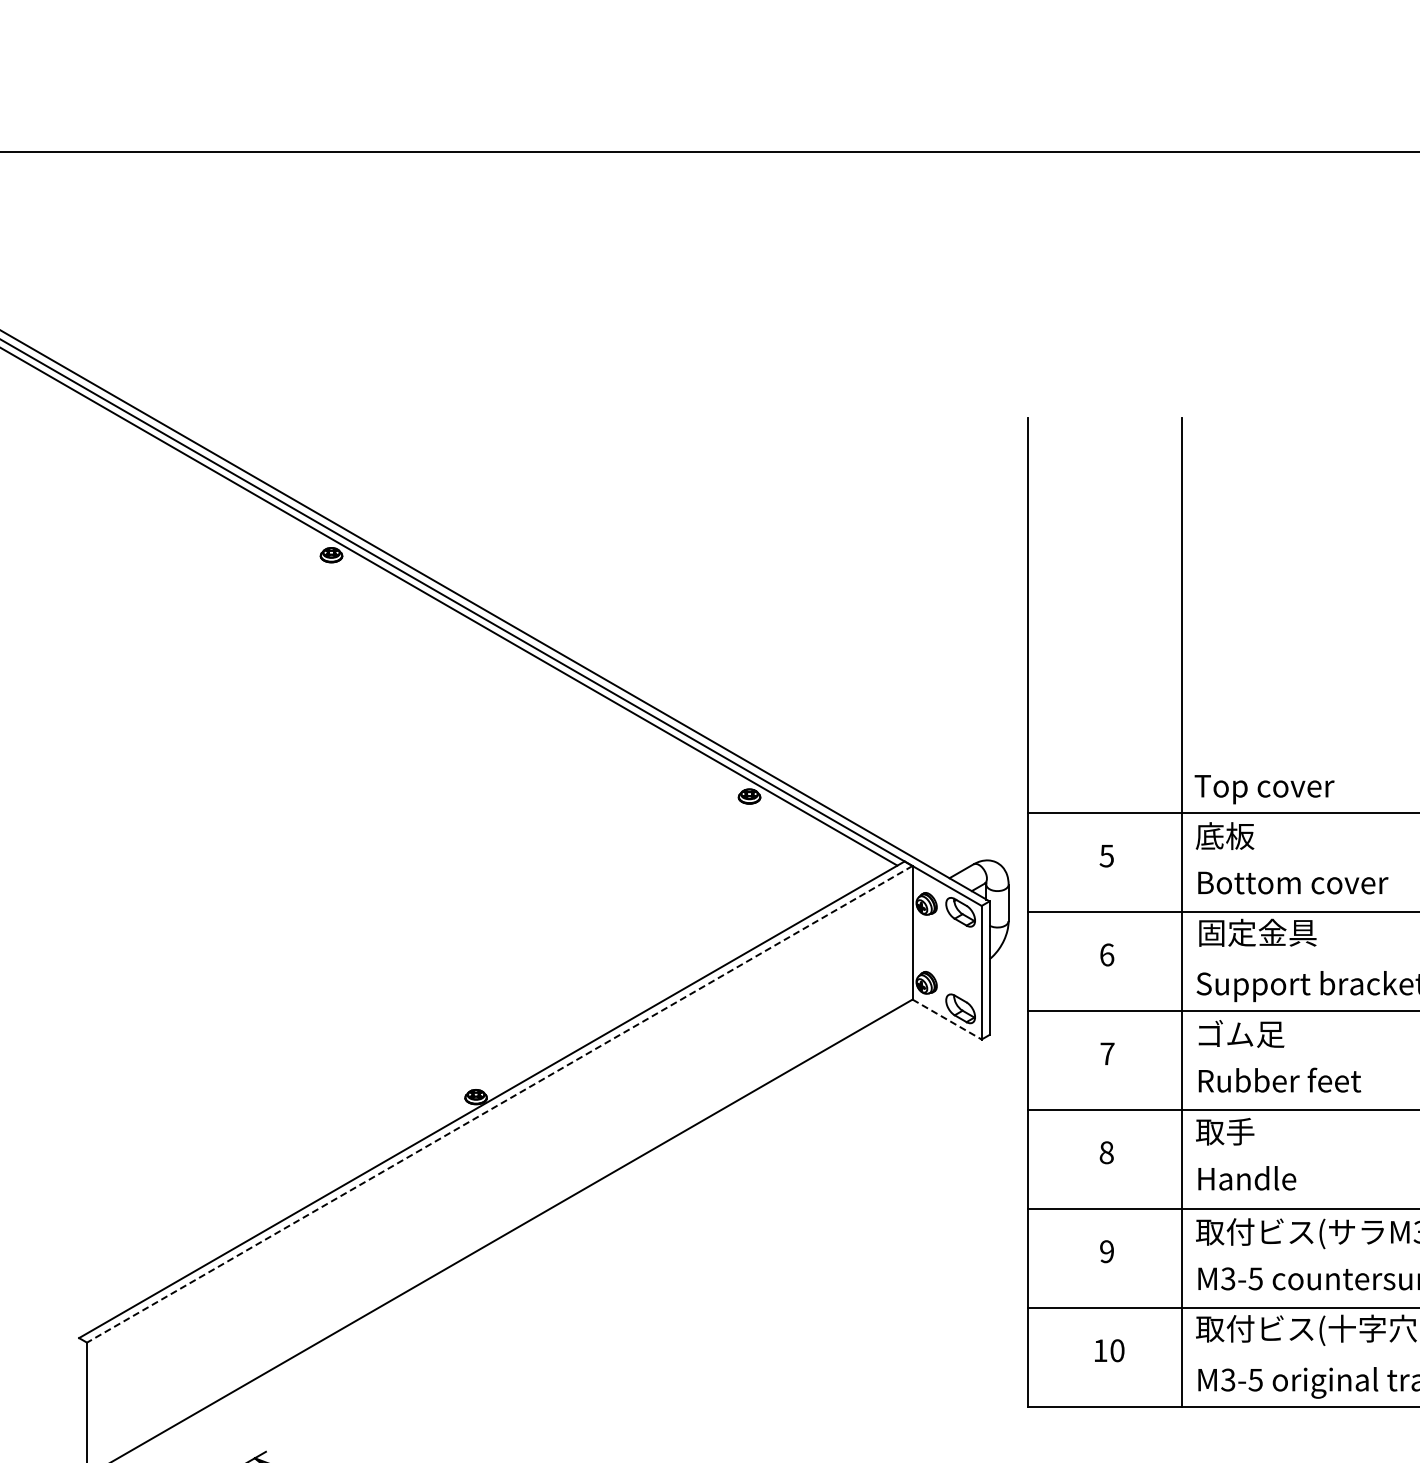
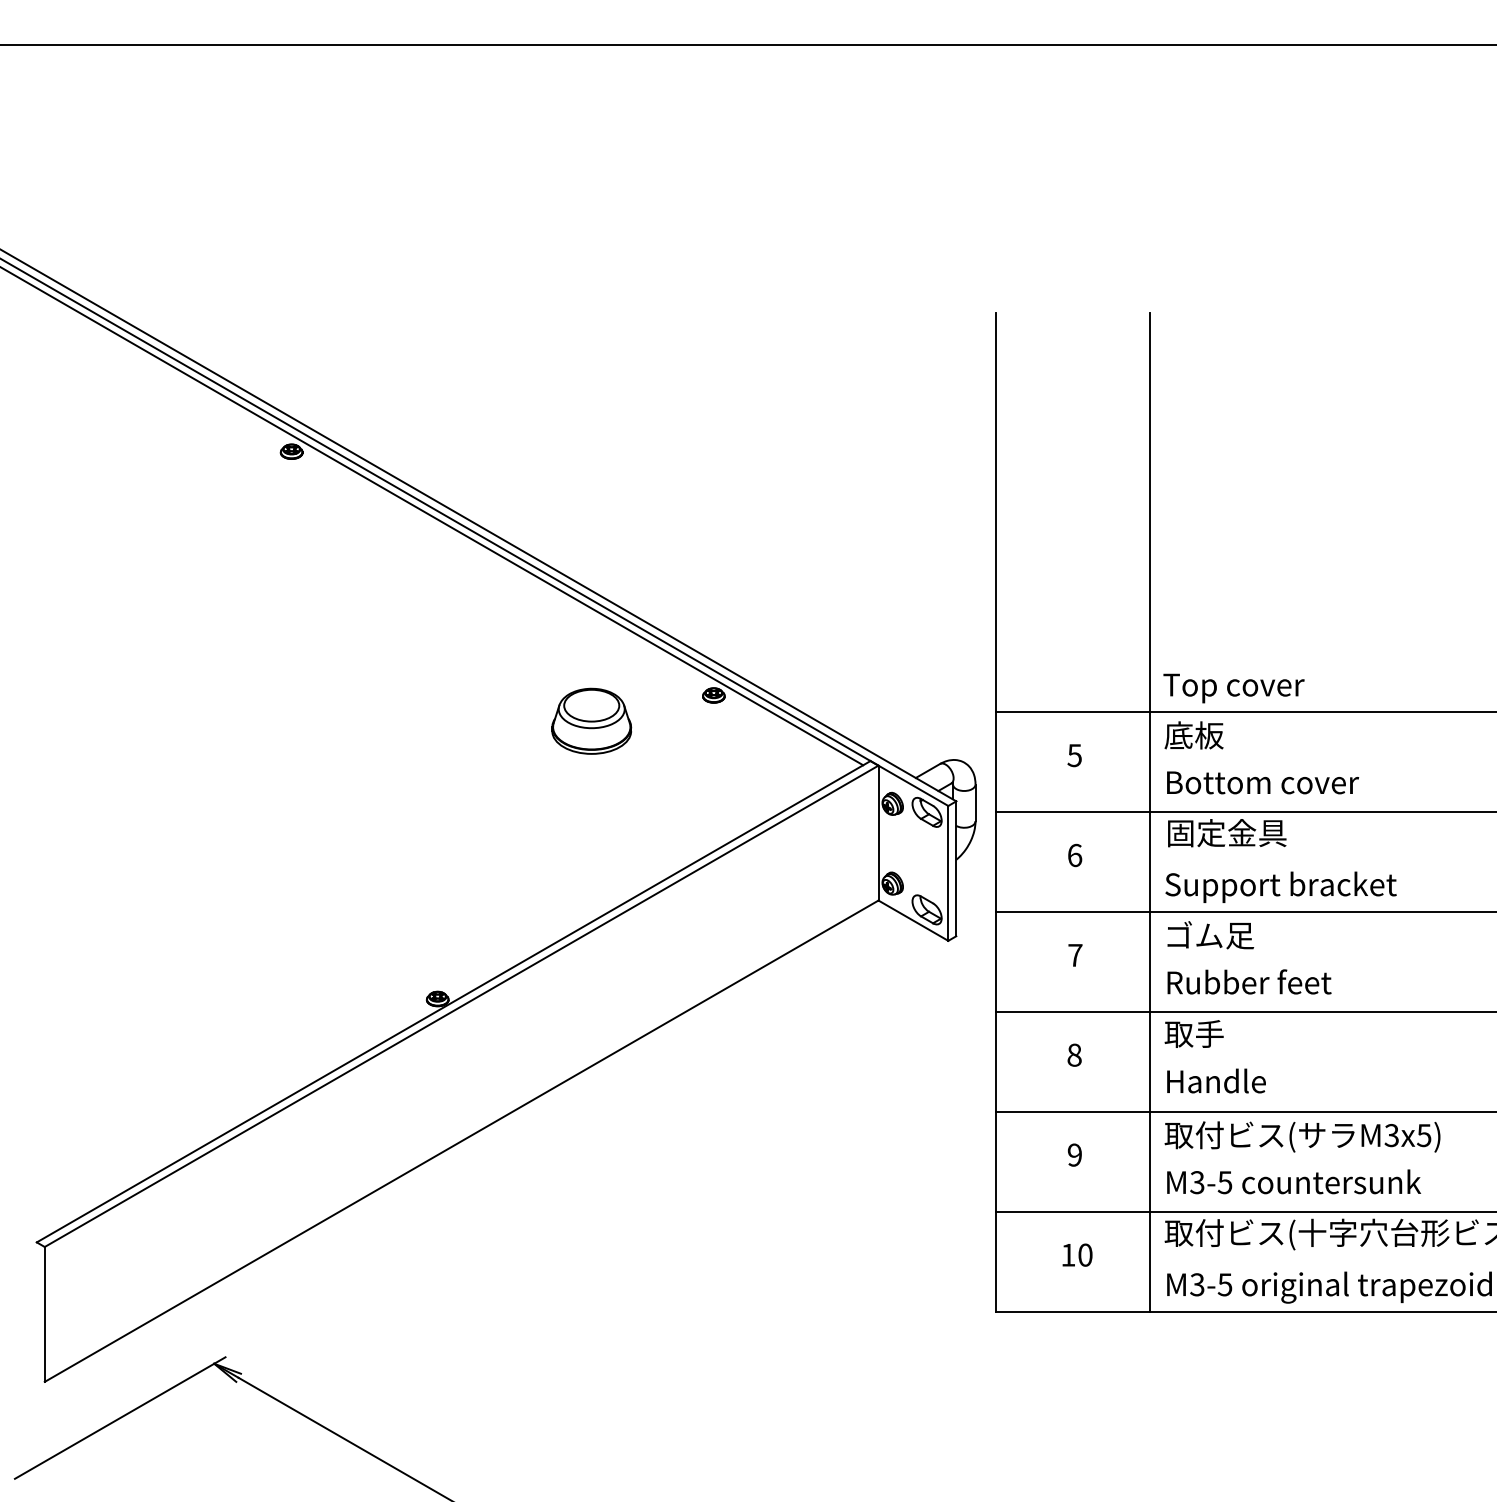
part: (628, 821) -> (591, 720), added
line: (947, 1019) -> (913, 920), dashed -> solid
line: (499, 1104) -> (461, 1006), dashed -> solid

